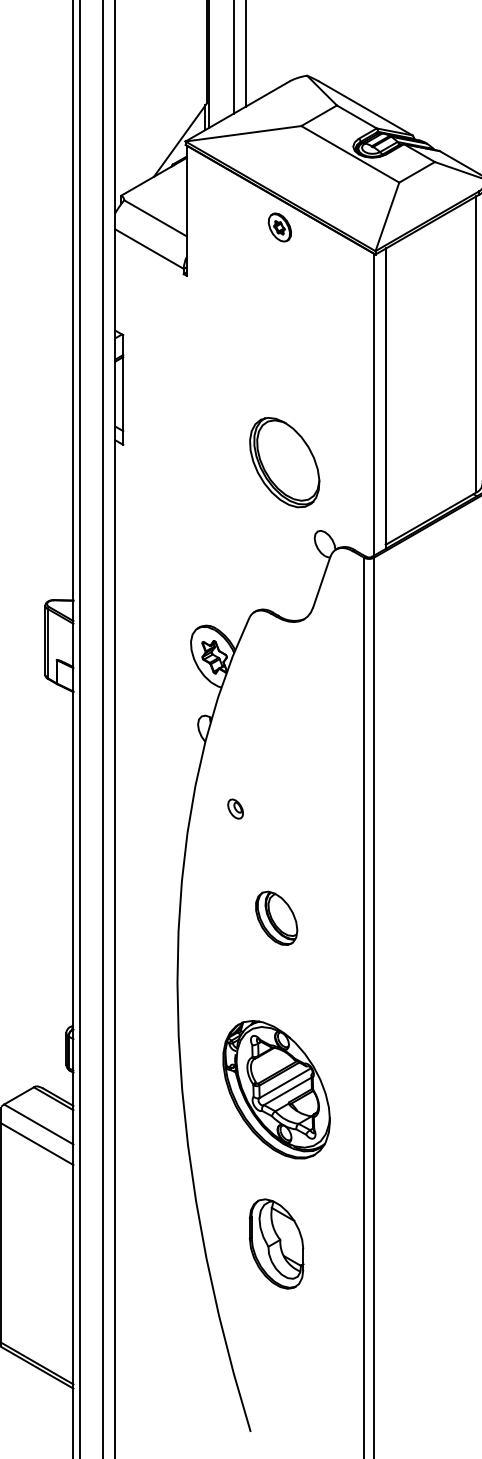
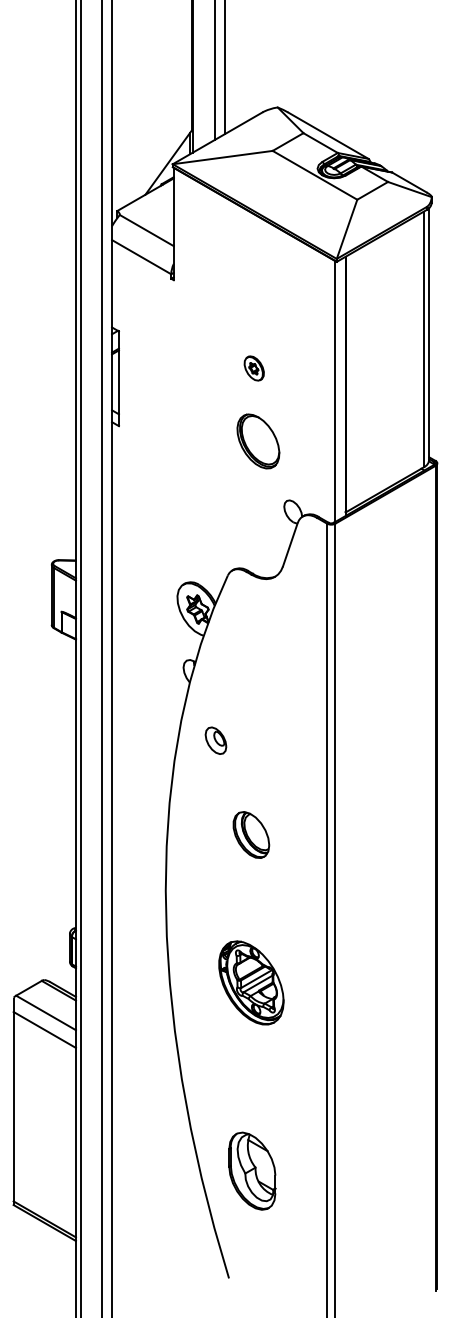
part: (279, 227) -> (253, 368), moved
part: (284, 462) -> (258, 441), size x0.7
part: (235, 808) -> (215, 740), size x1.6
part: (276, 1089) -> (251, 982), size x0.7
part: (276, 1243) -> (252, 1170), moved

